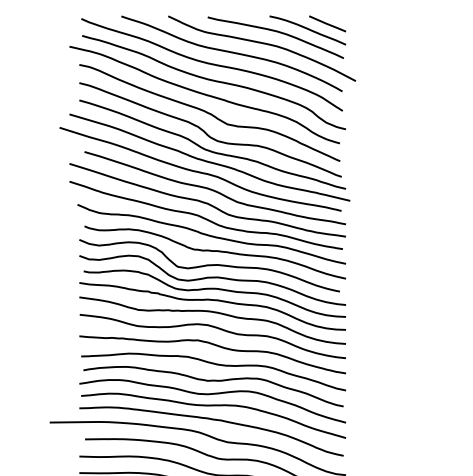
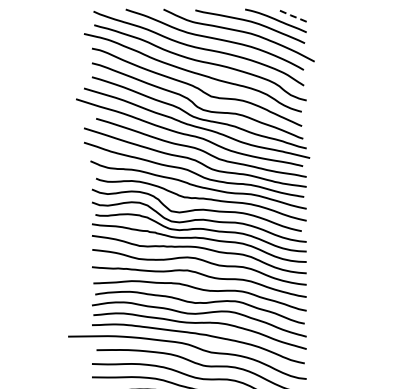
line: (327, 23) -> (291, 15), solid -> dashed

